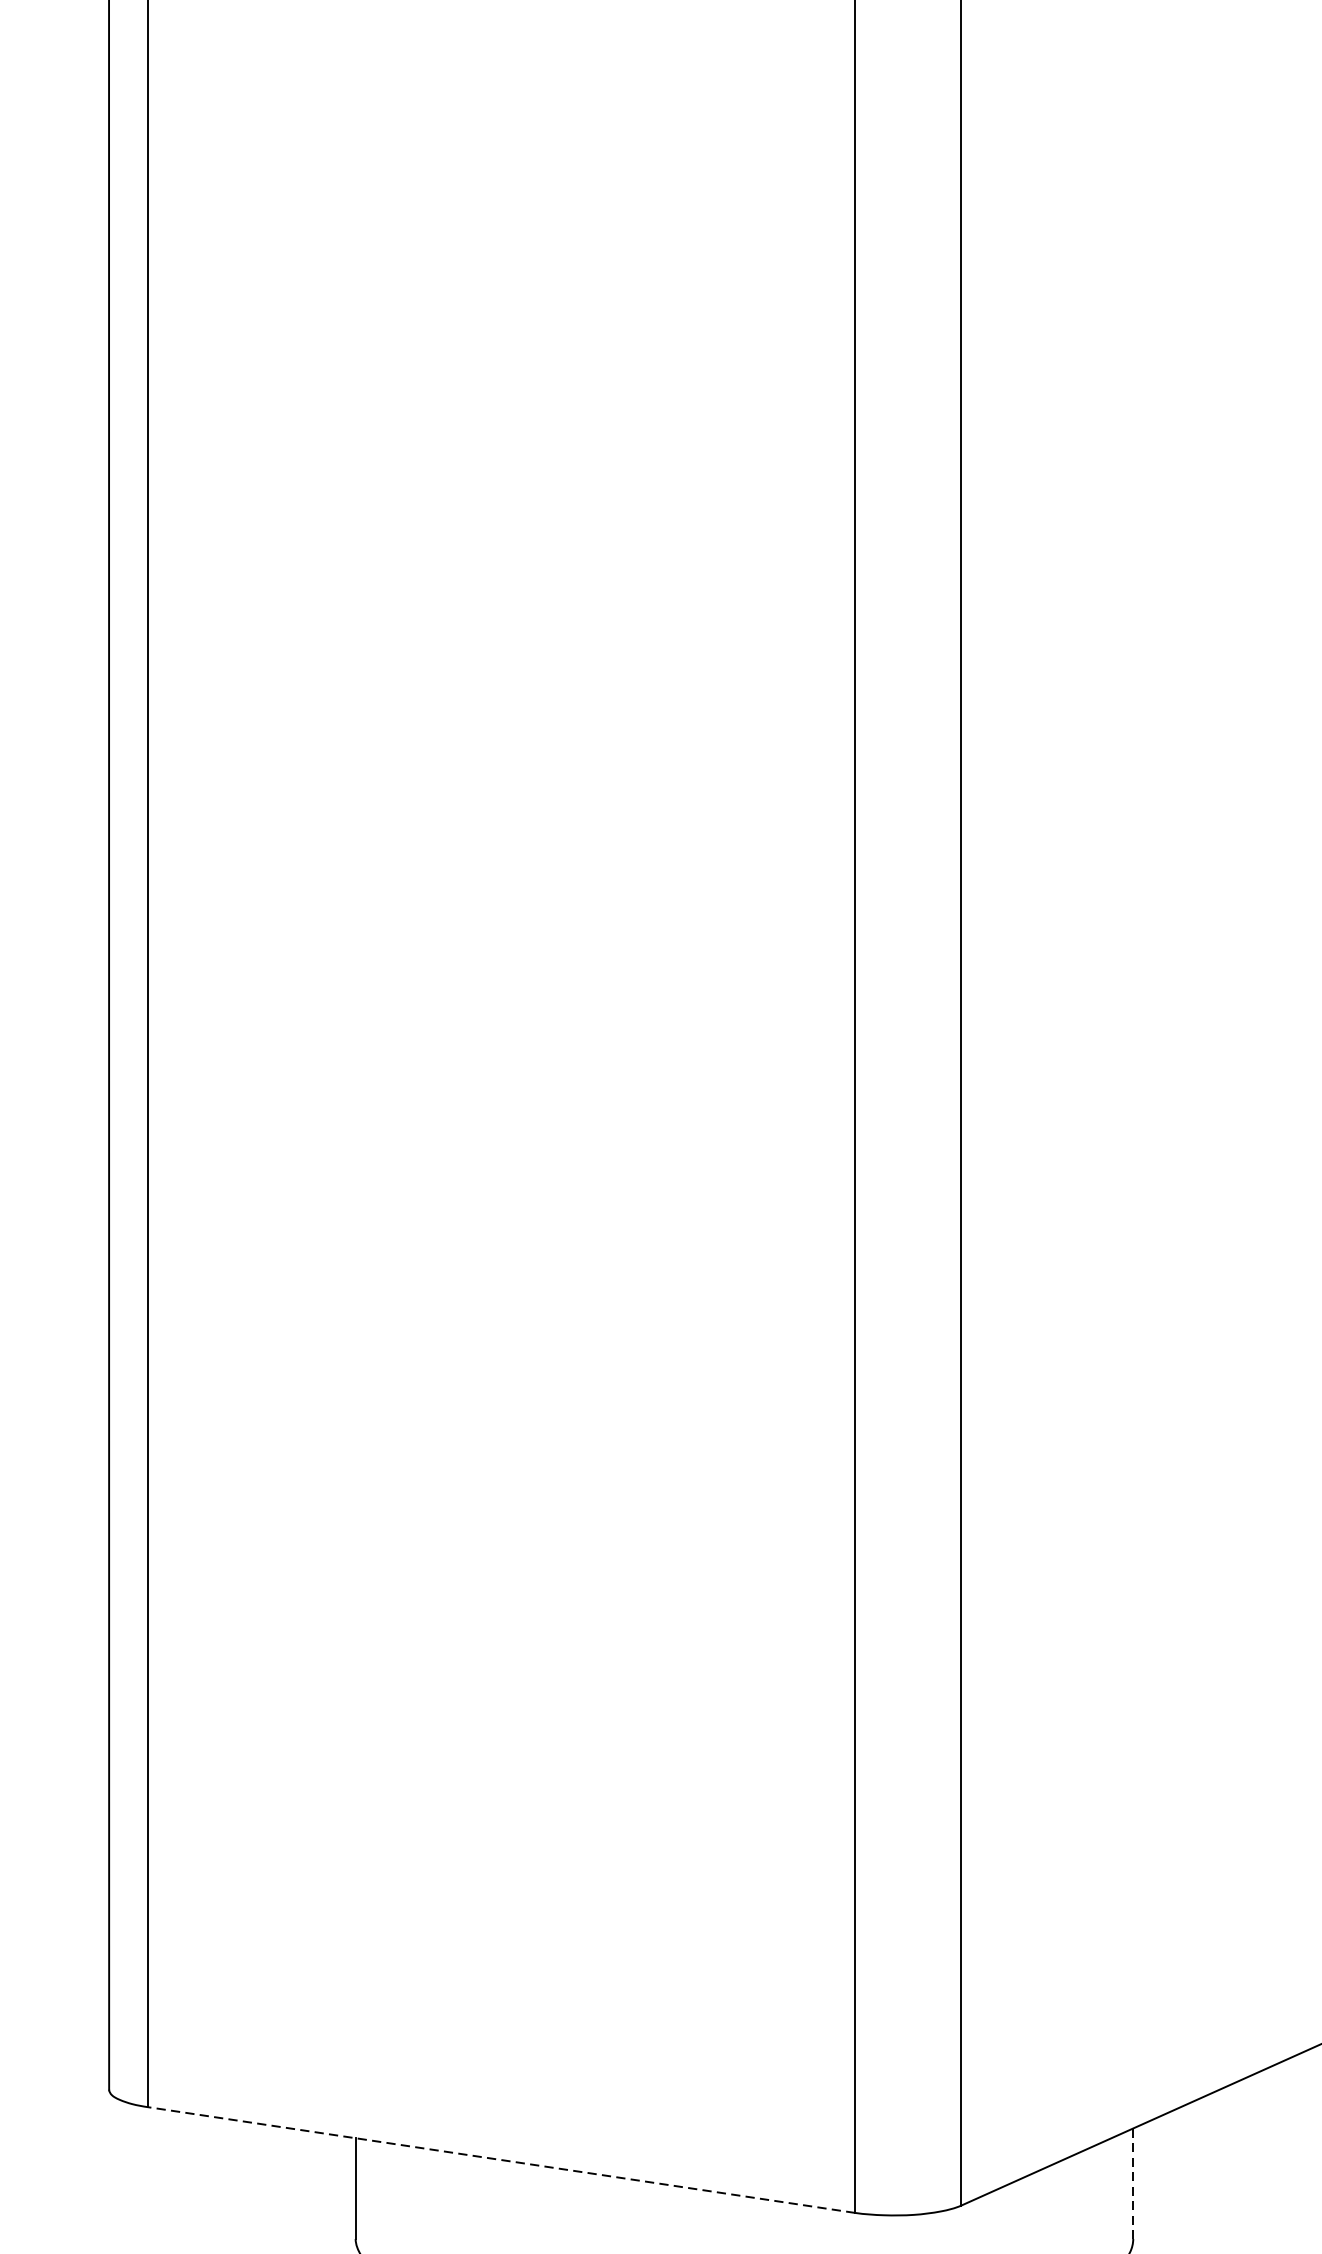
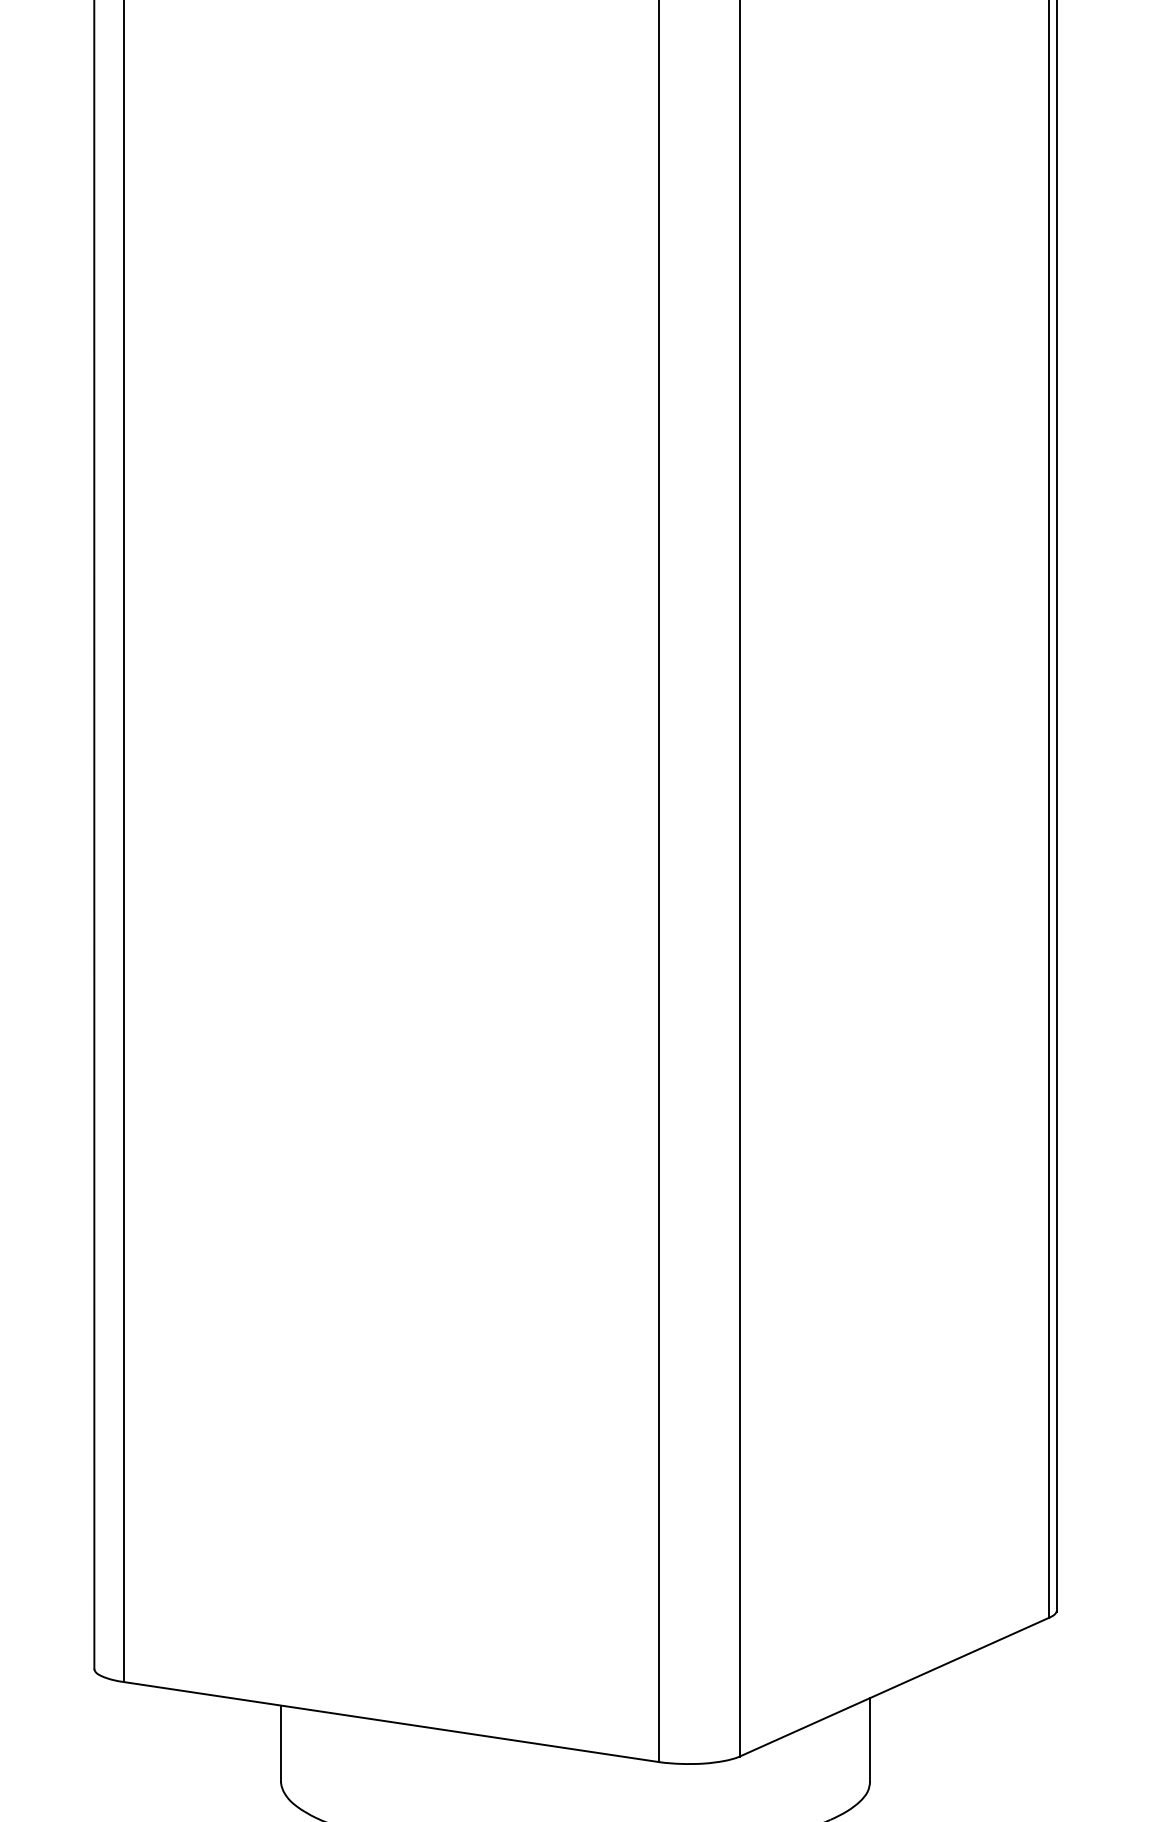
line: (501, 2160) -> (391, 1722), dashed -> solid
line: (1132, 2184) -> (869, 1740), dashed -> solid

